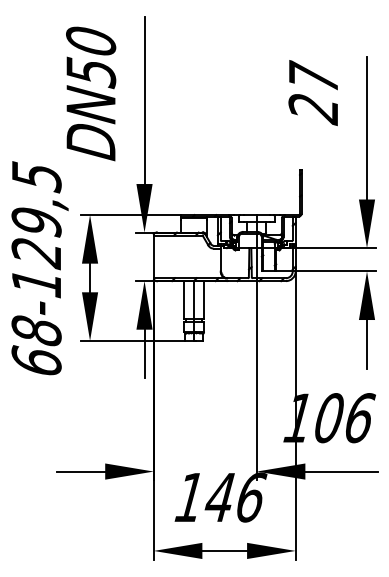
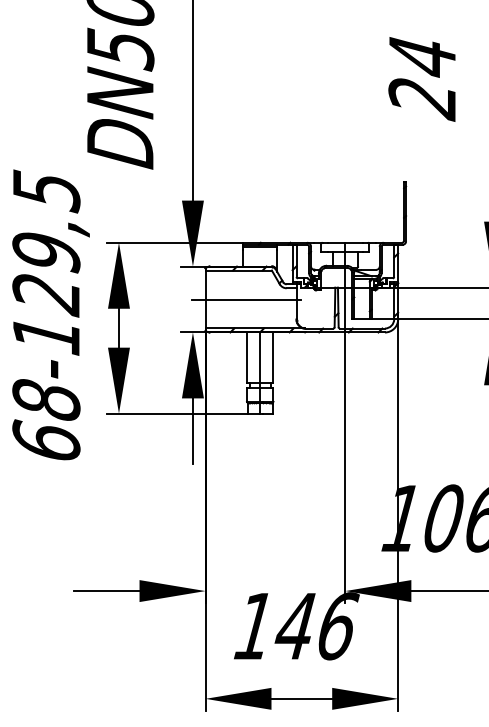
text: (313, 76) -> (422, 54), 27 -> 24
line: (184, 256) -> (247, 299), added

